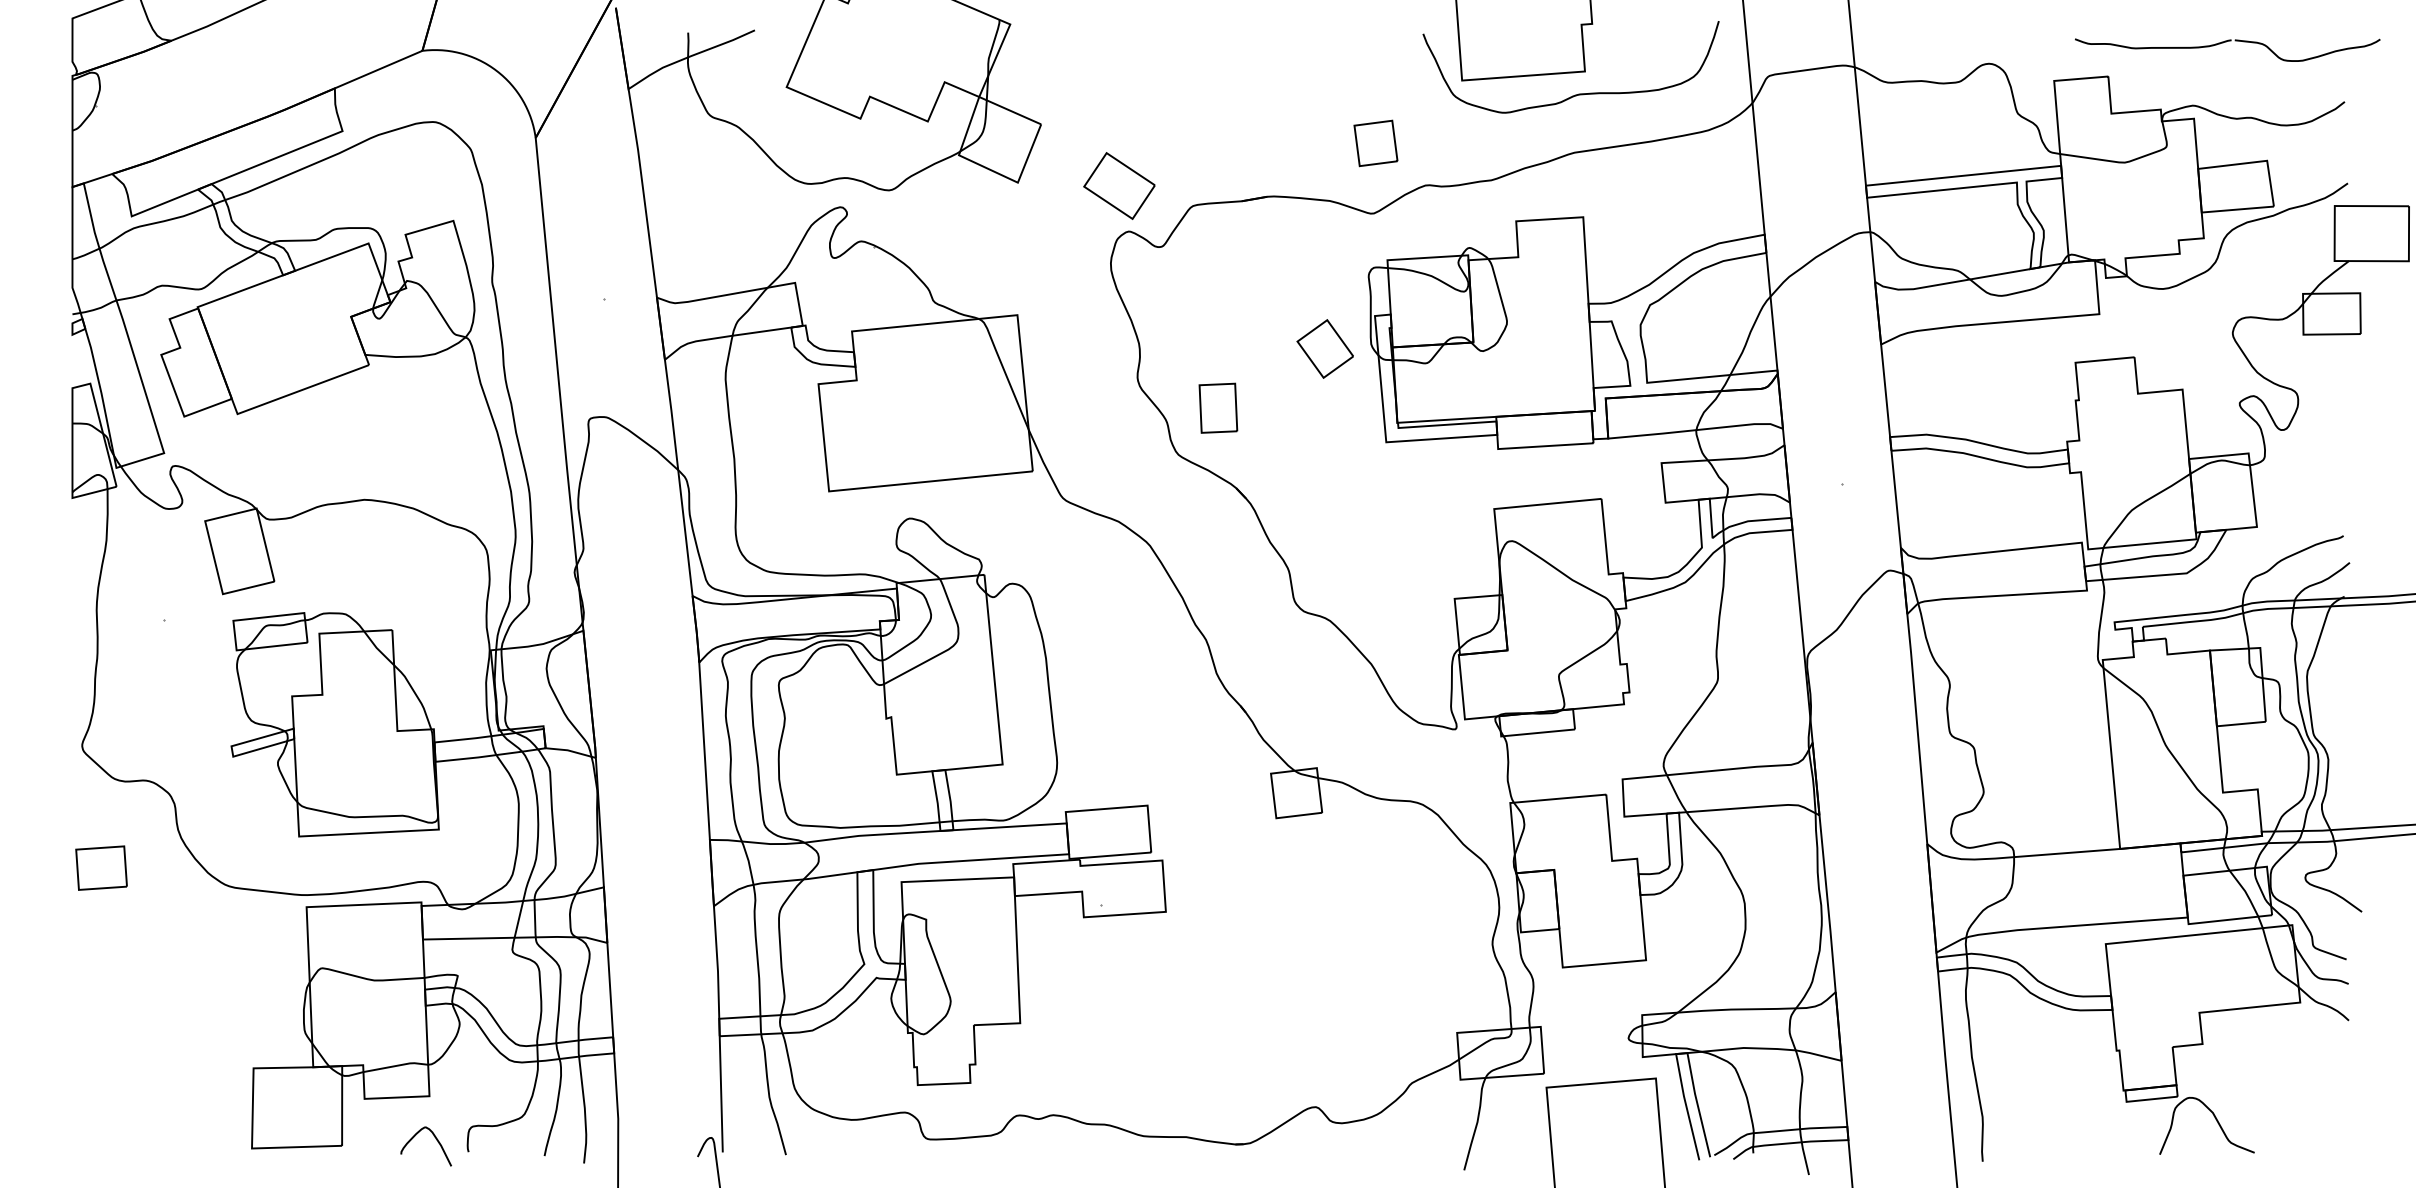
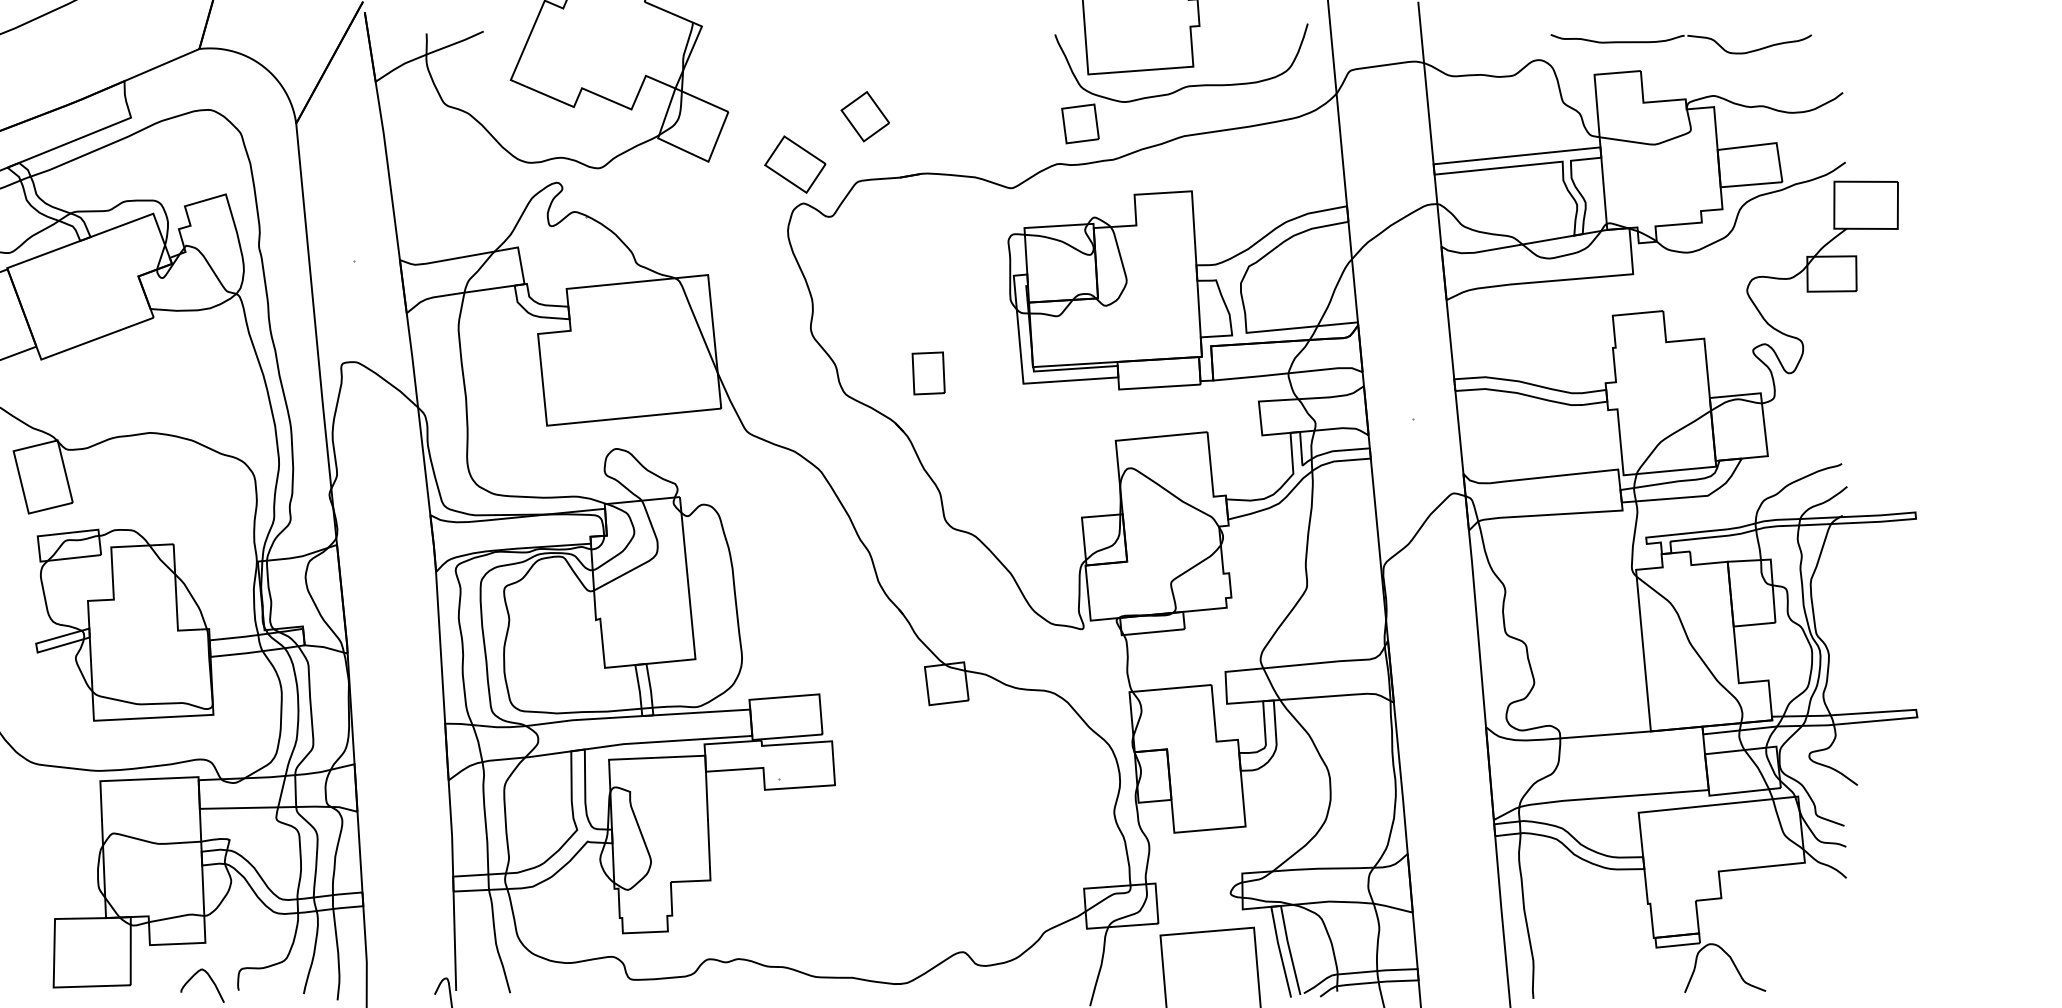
part: (2226, 42) -> (1680, 37), moved
part: (1375, 143) -> (1080, 123), moved
part: (1324, 348) -> (864, 116), moved
part: (1218, 407) -> (928, 372), moved

